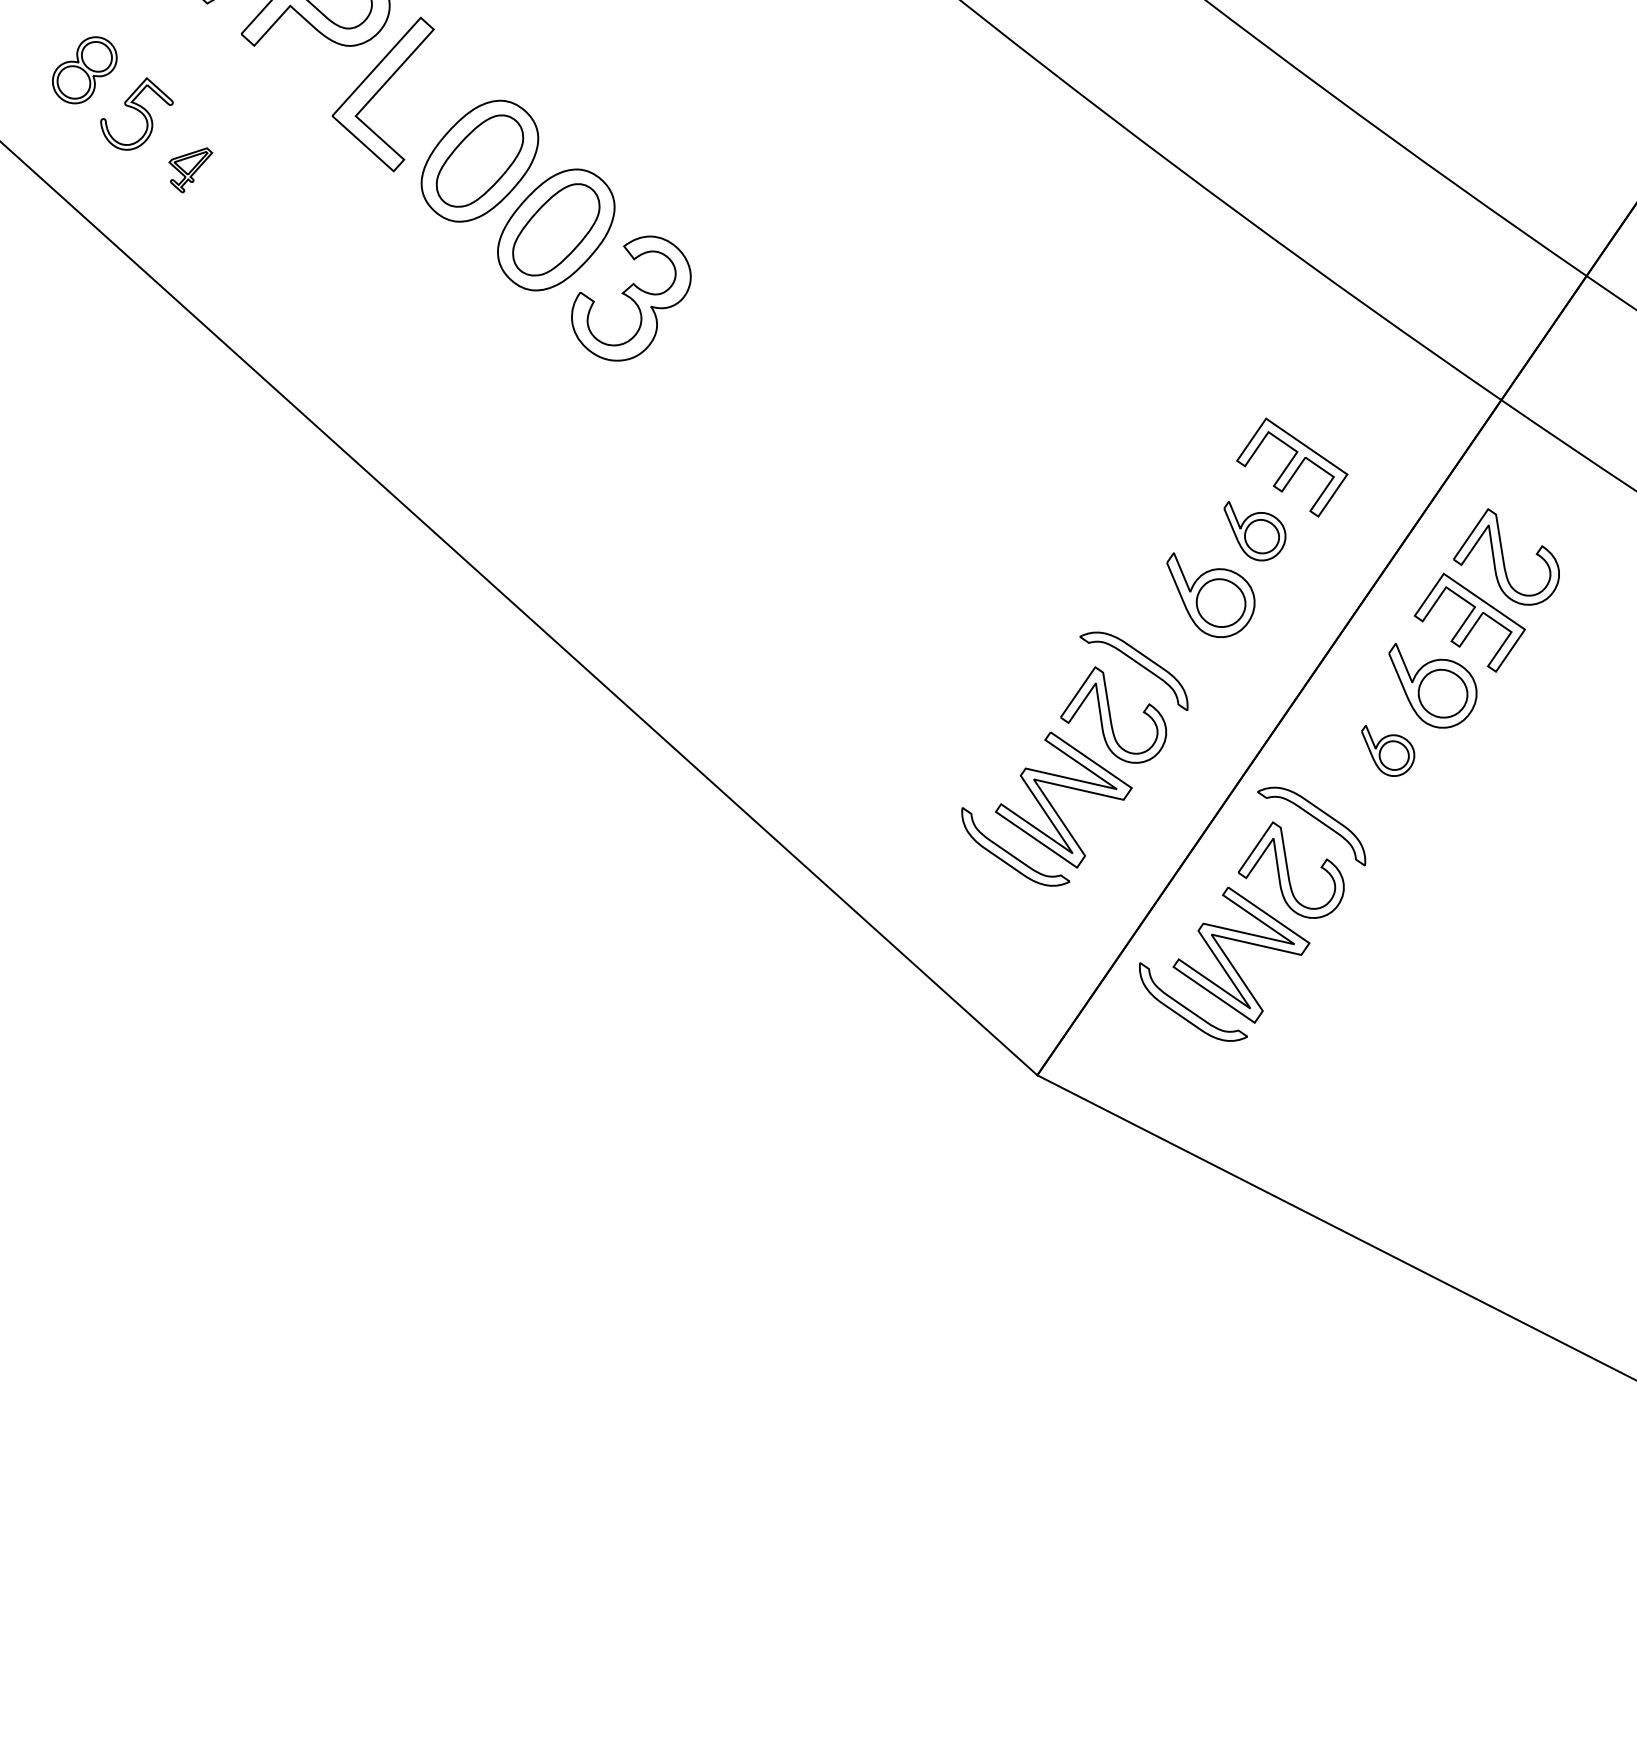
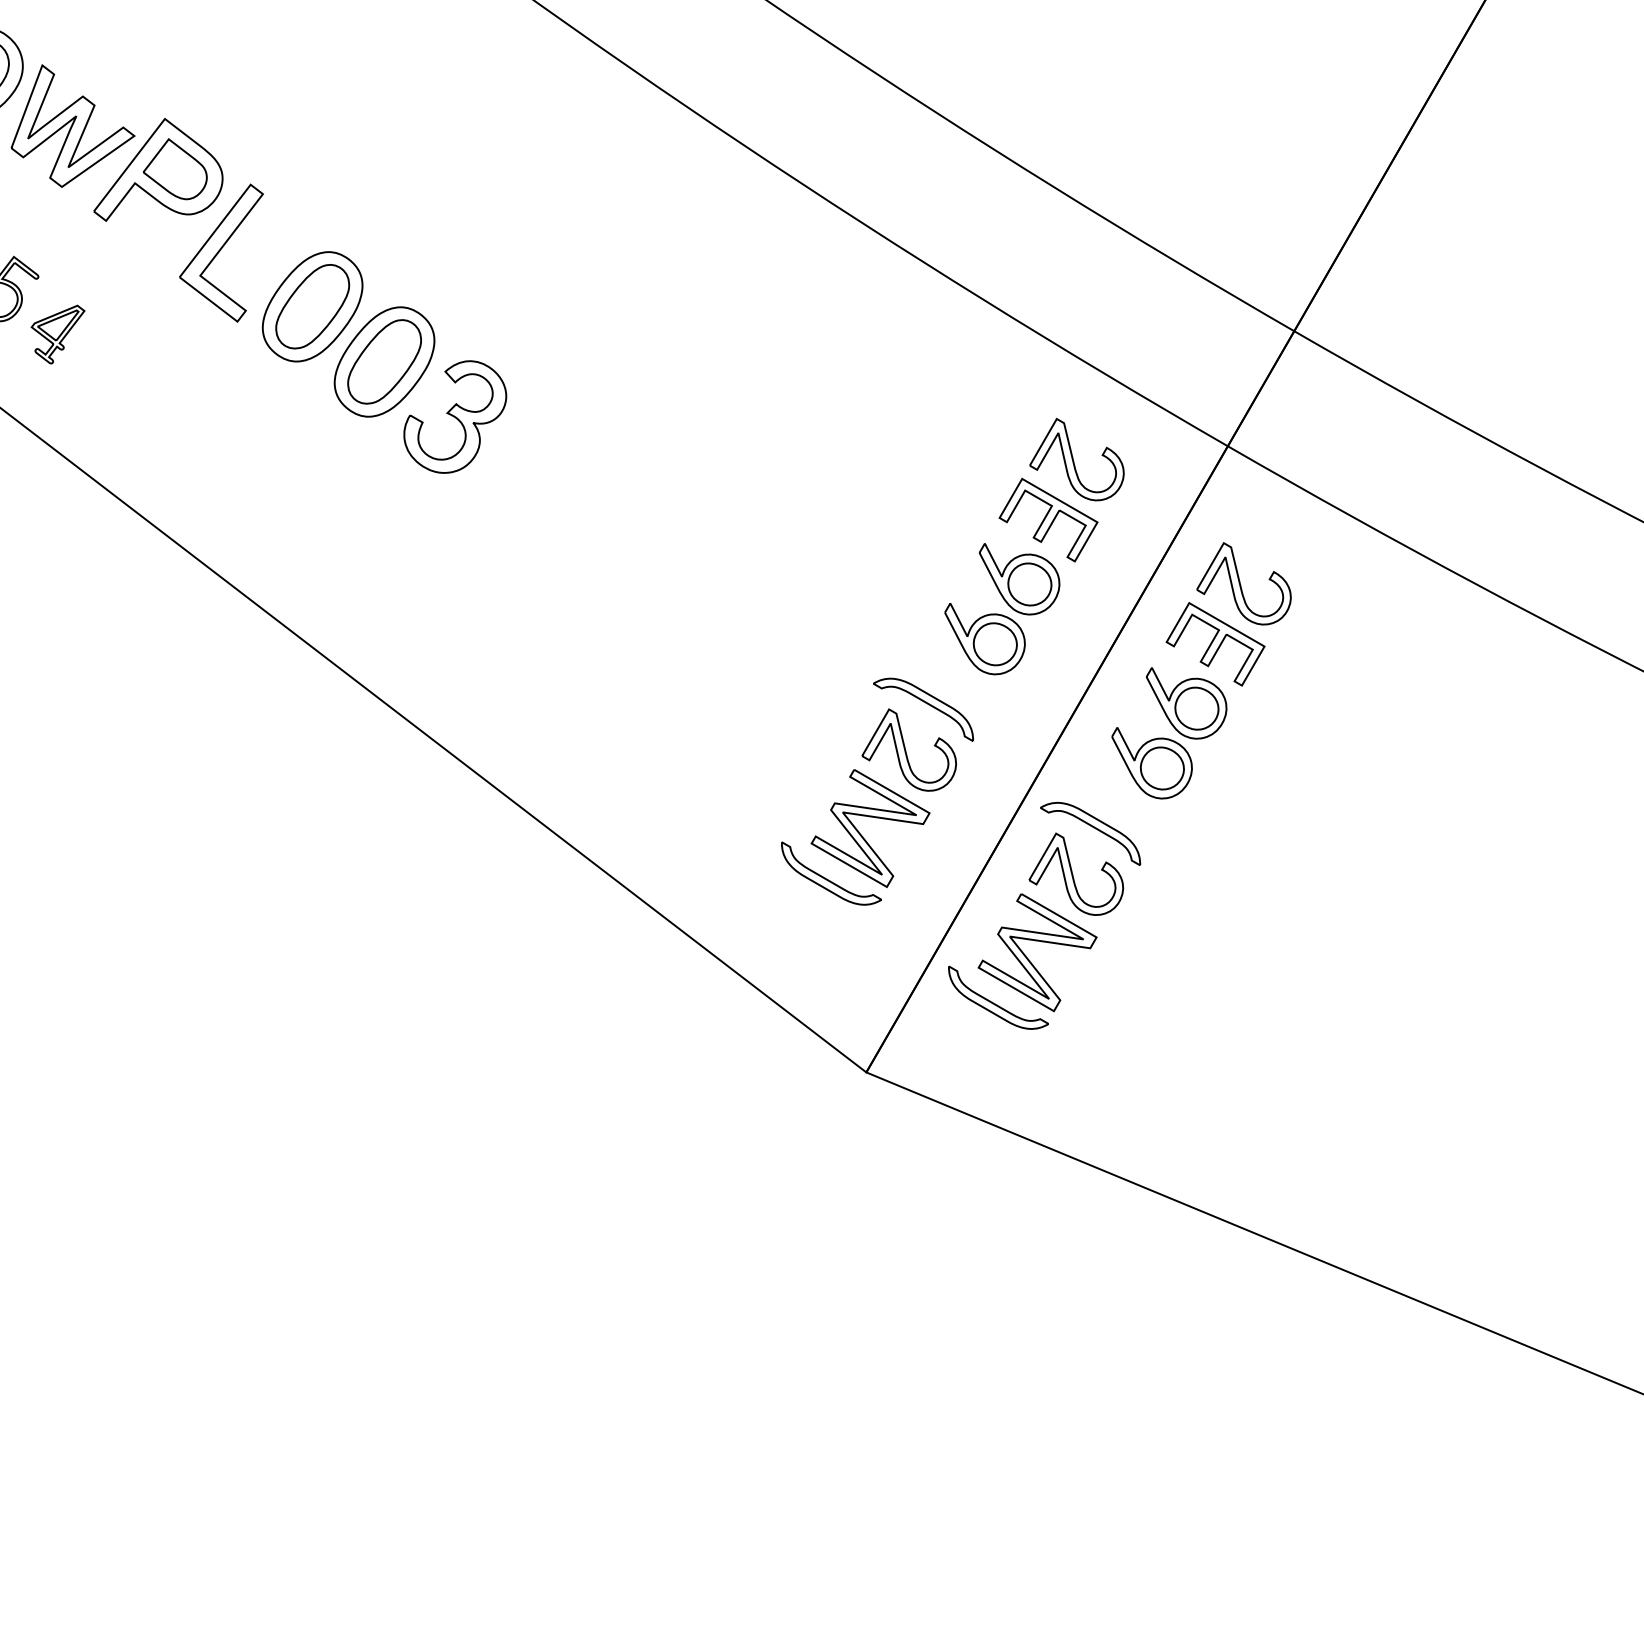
part: (189, 169) -> (57, 334), size x1.43
part: (1329, 401) -> (1076, 459), added
part: (1254, 532) -> (1019, 579), size x1.43
part: (1386, 751) -> (1151, 763), size x1.67

